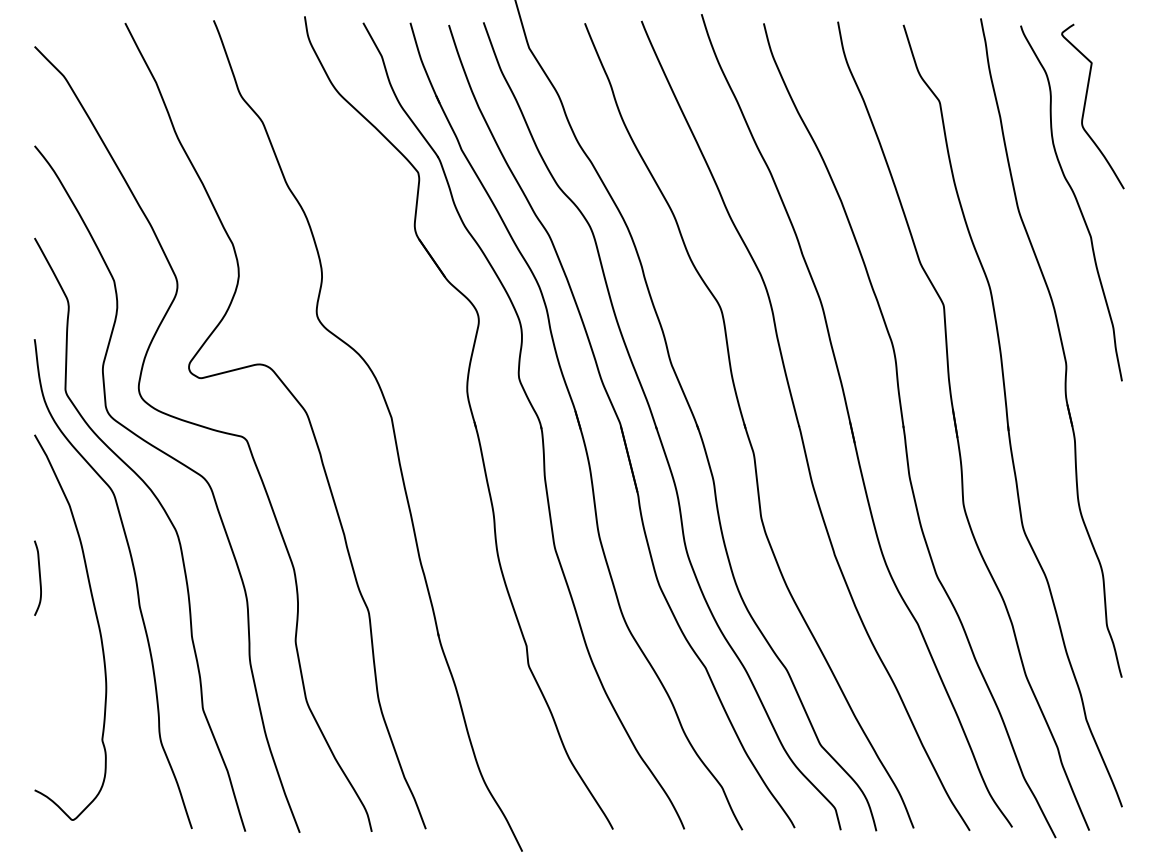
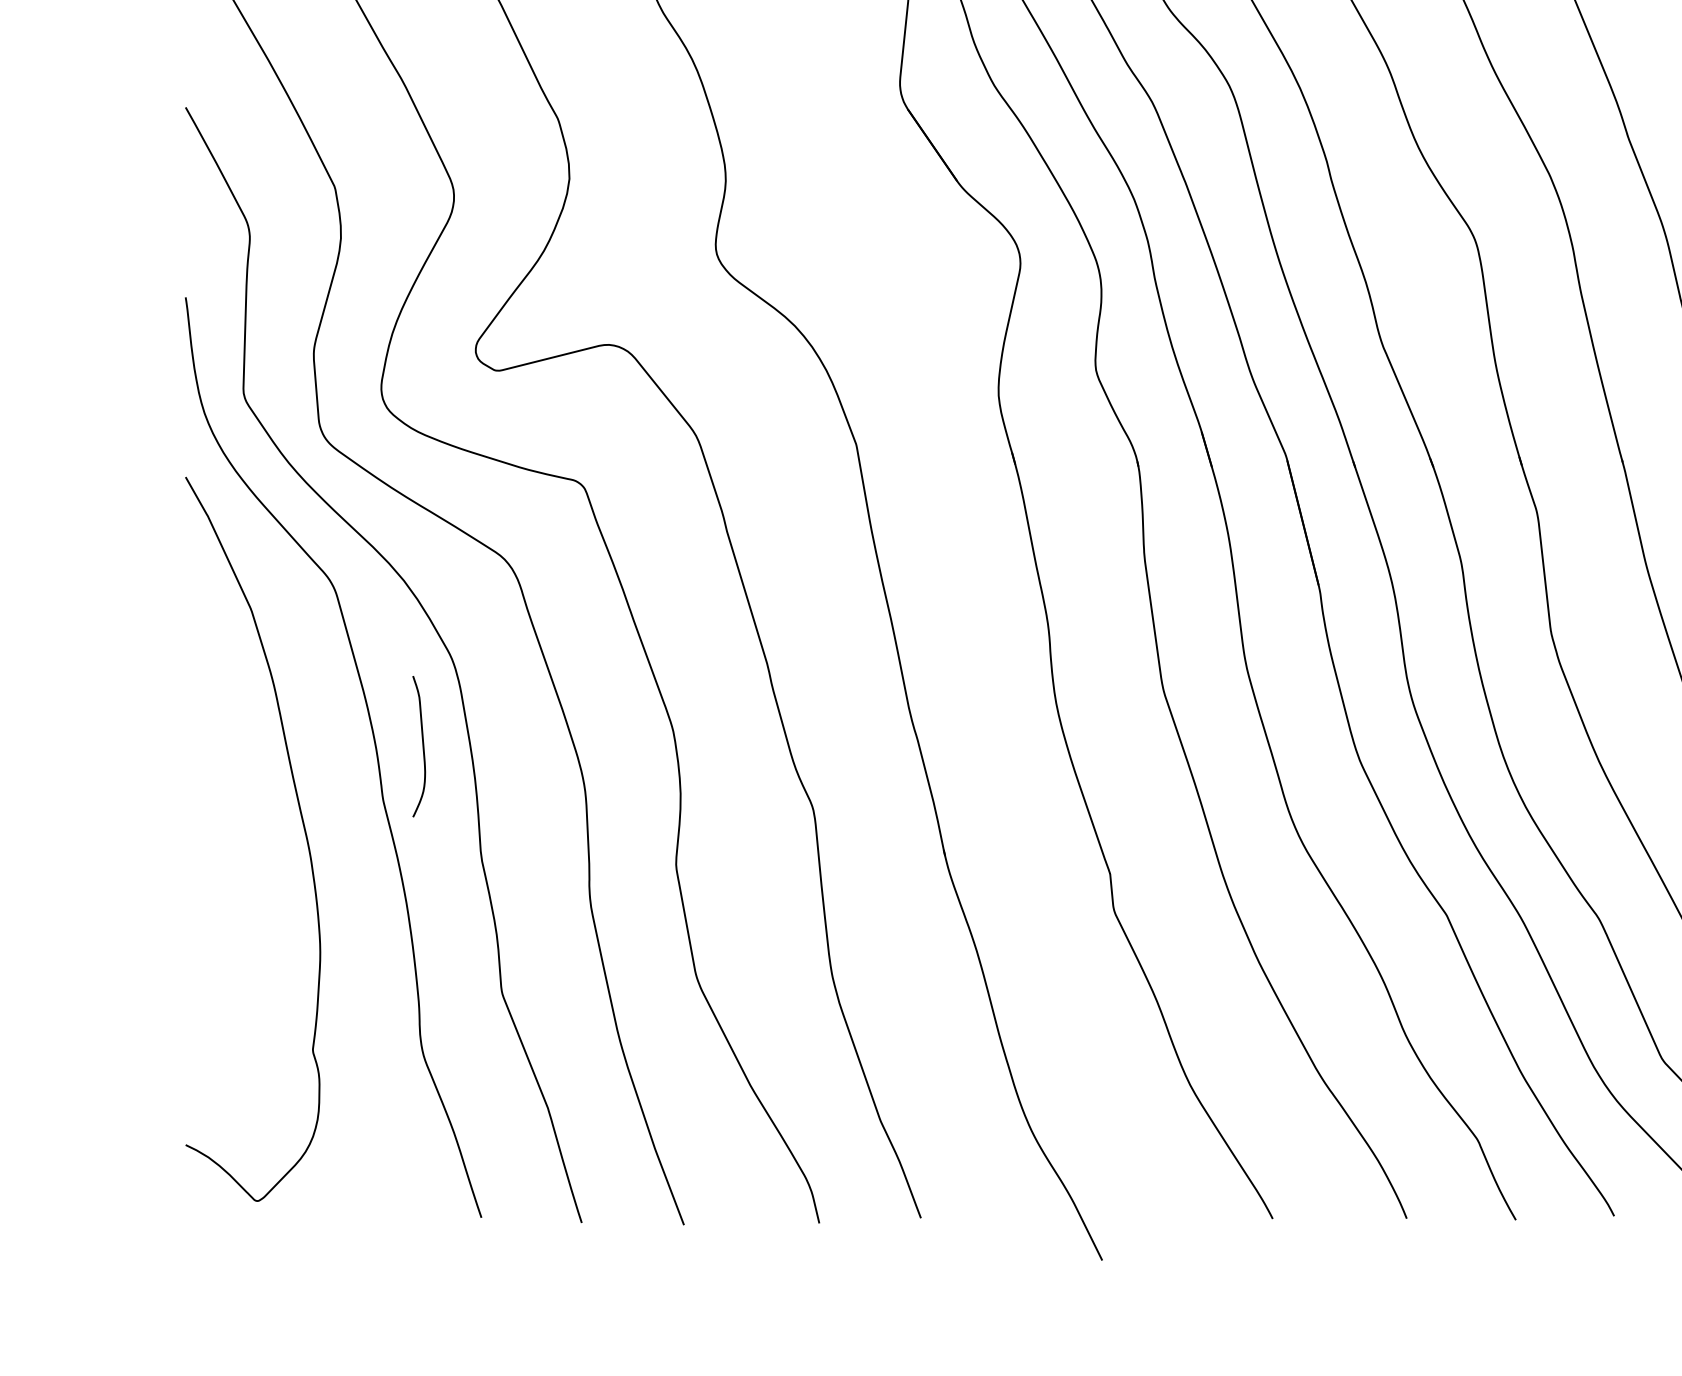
curve: (39, 577) -> (422, 745), moved

